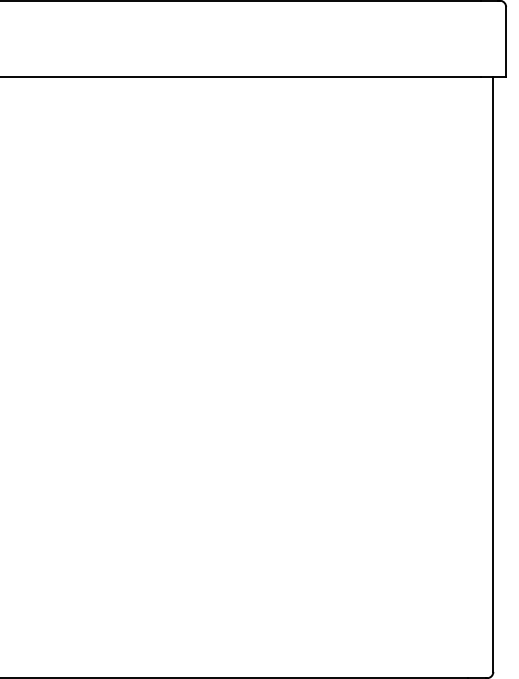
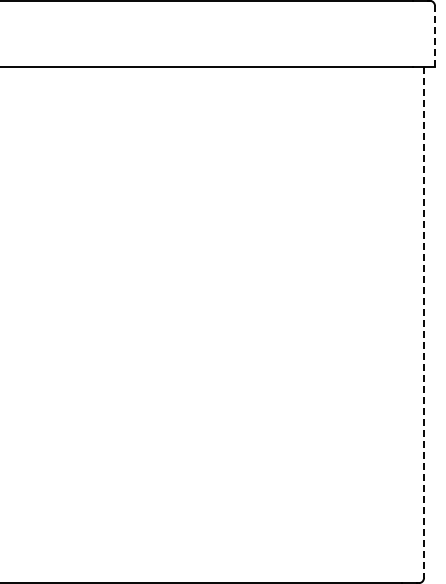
line: (506, 41) -> (435, 35), solid -> dashed
line: (493, 374) -> (424, 322), solid -> dashed

